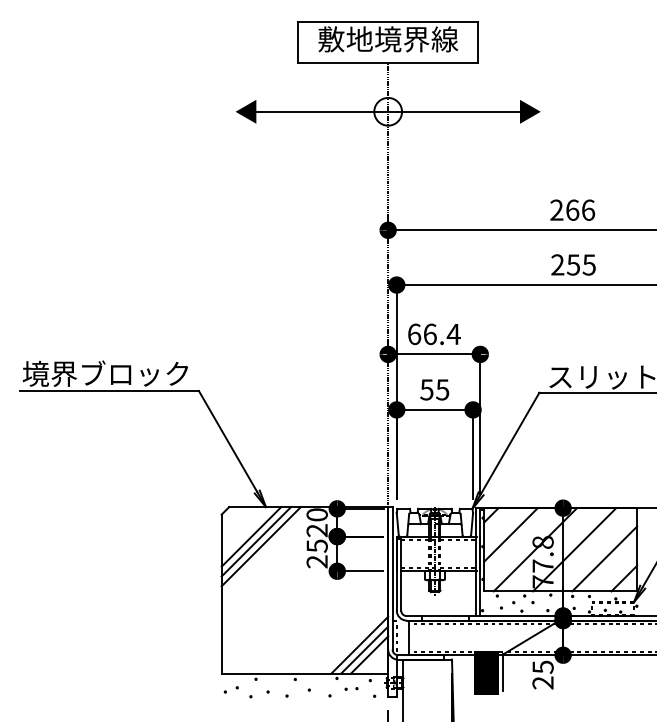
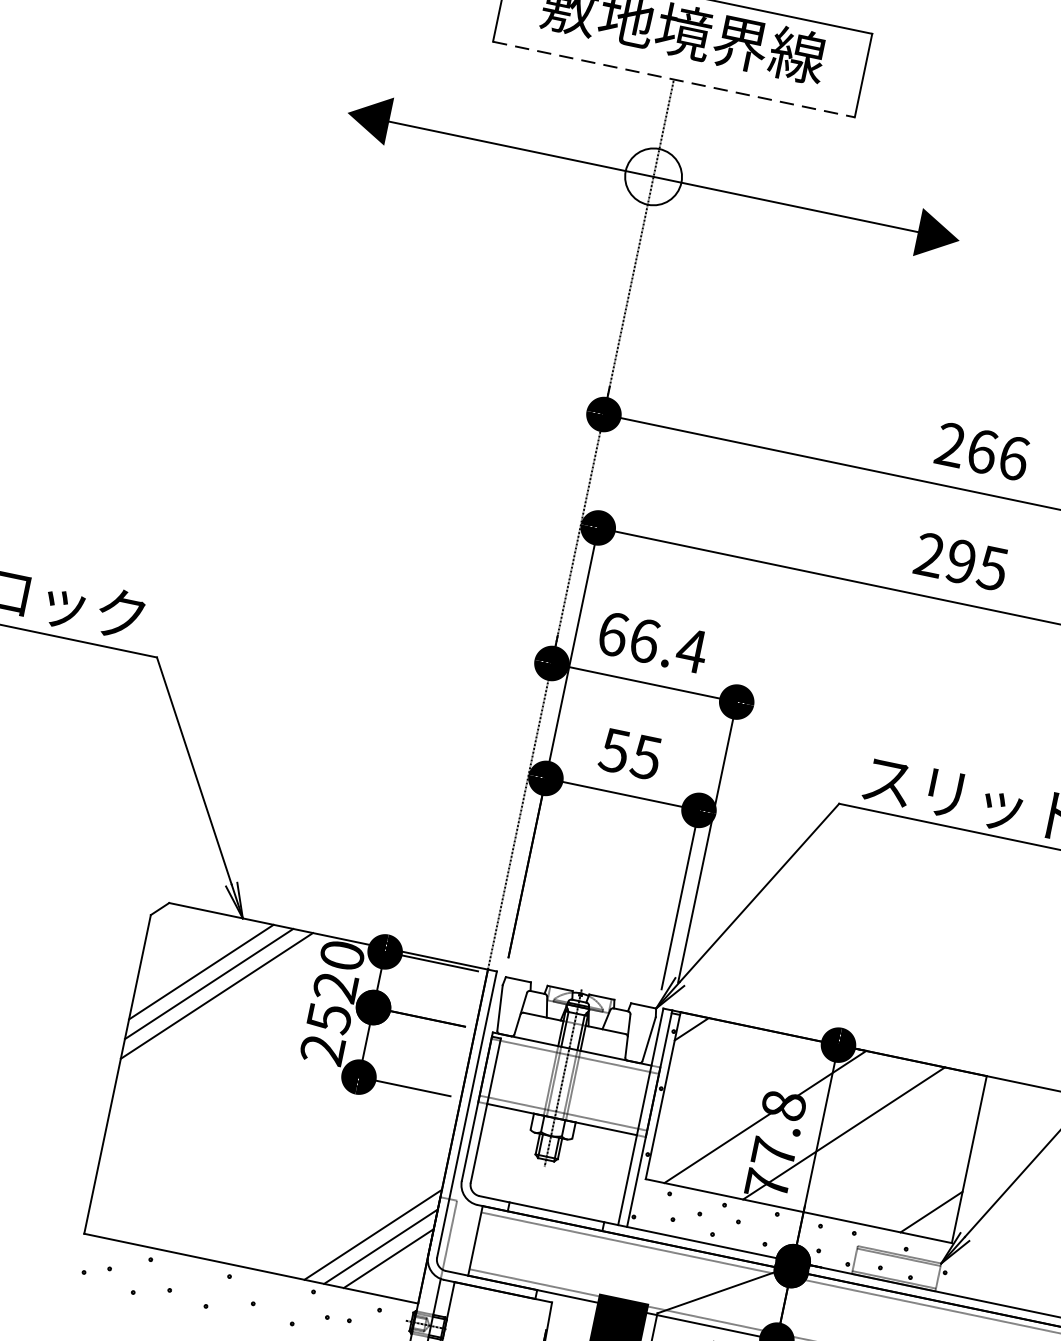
line: (388, 63) -> (674, 80), solid -> dashed
text: (572, 264) -> (959, 560), 255 -> 295
line: (510, 534) -> (721, 1075), removed
line: (604, 558) -> (900, 1163), removed

